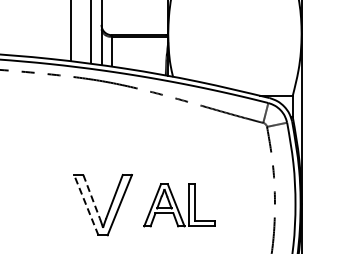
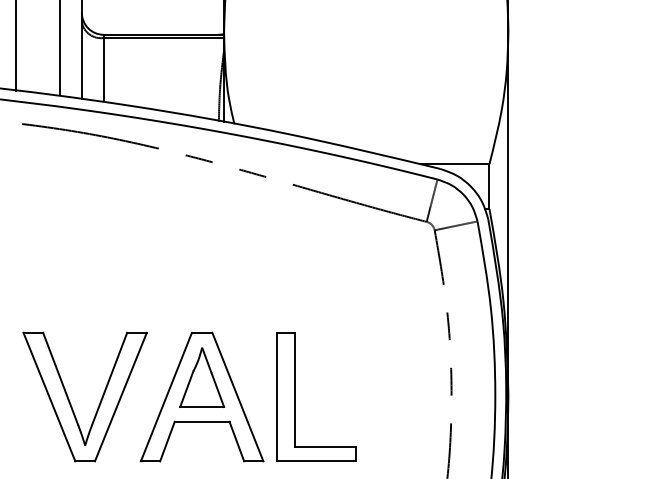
line: (91, 197) -> (60, 380), dashed -> solid
line: (86, 205) -> (49, 397), dashed -> solid
part: (179, 205) -> (248, 397), size x1.43

